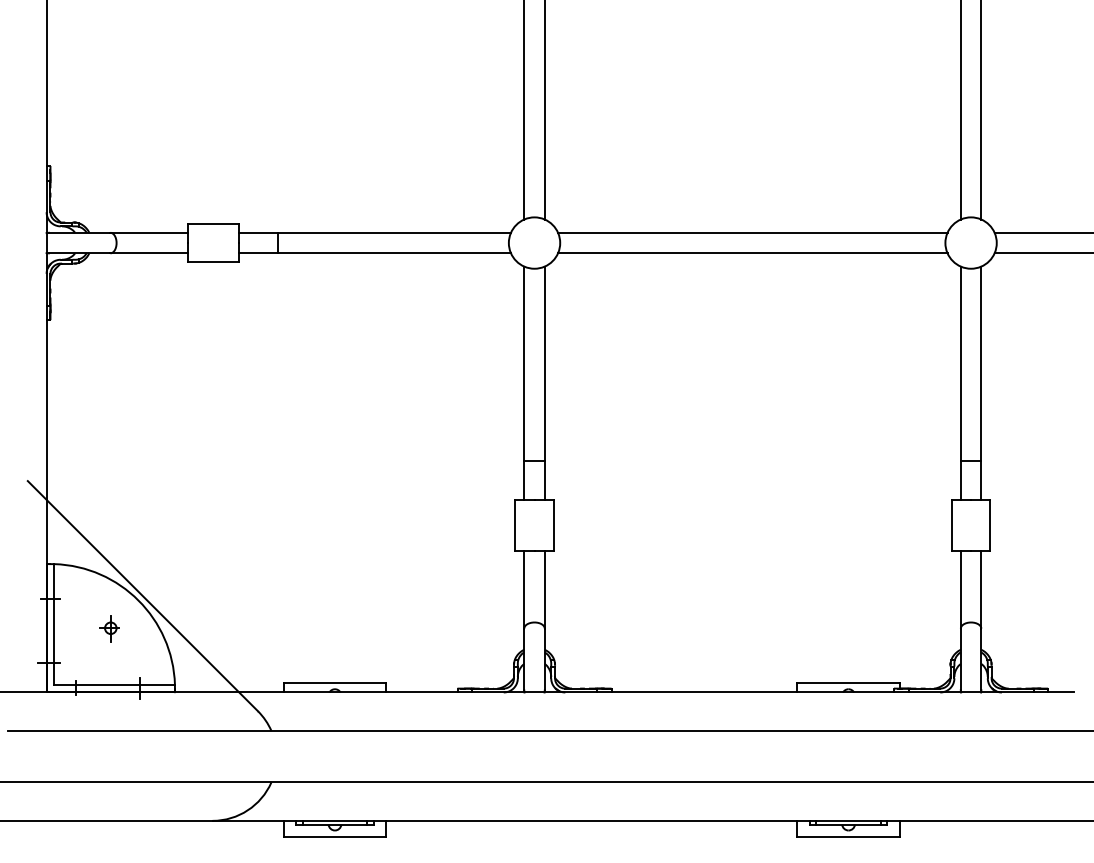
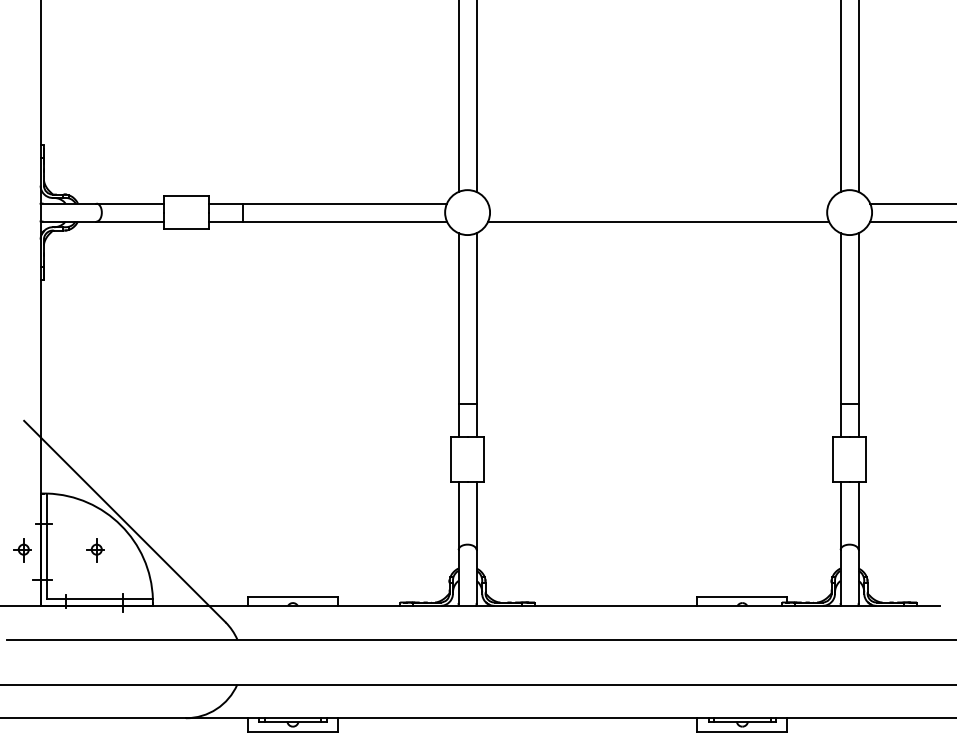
line: (752, 232) -> (658, 203), removed
part: (25, 629) -> (22, 550), added

